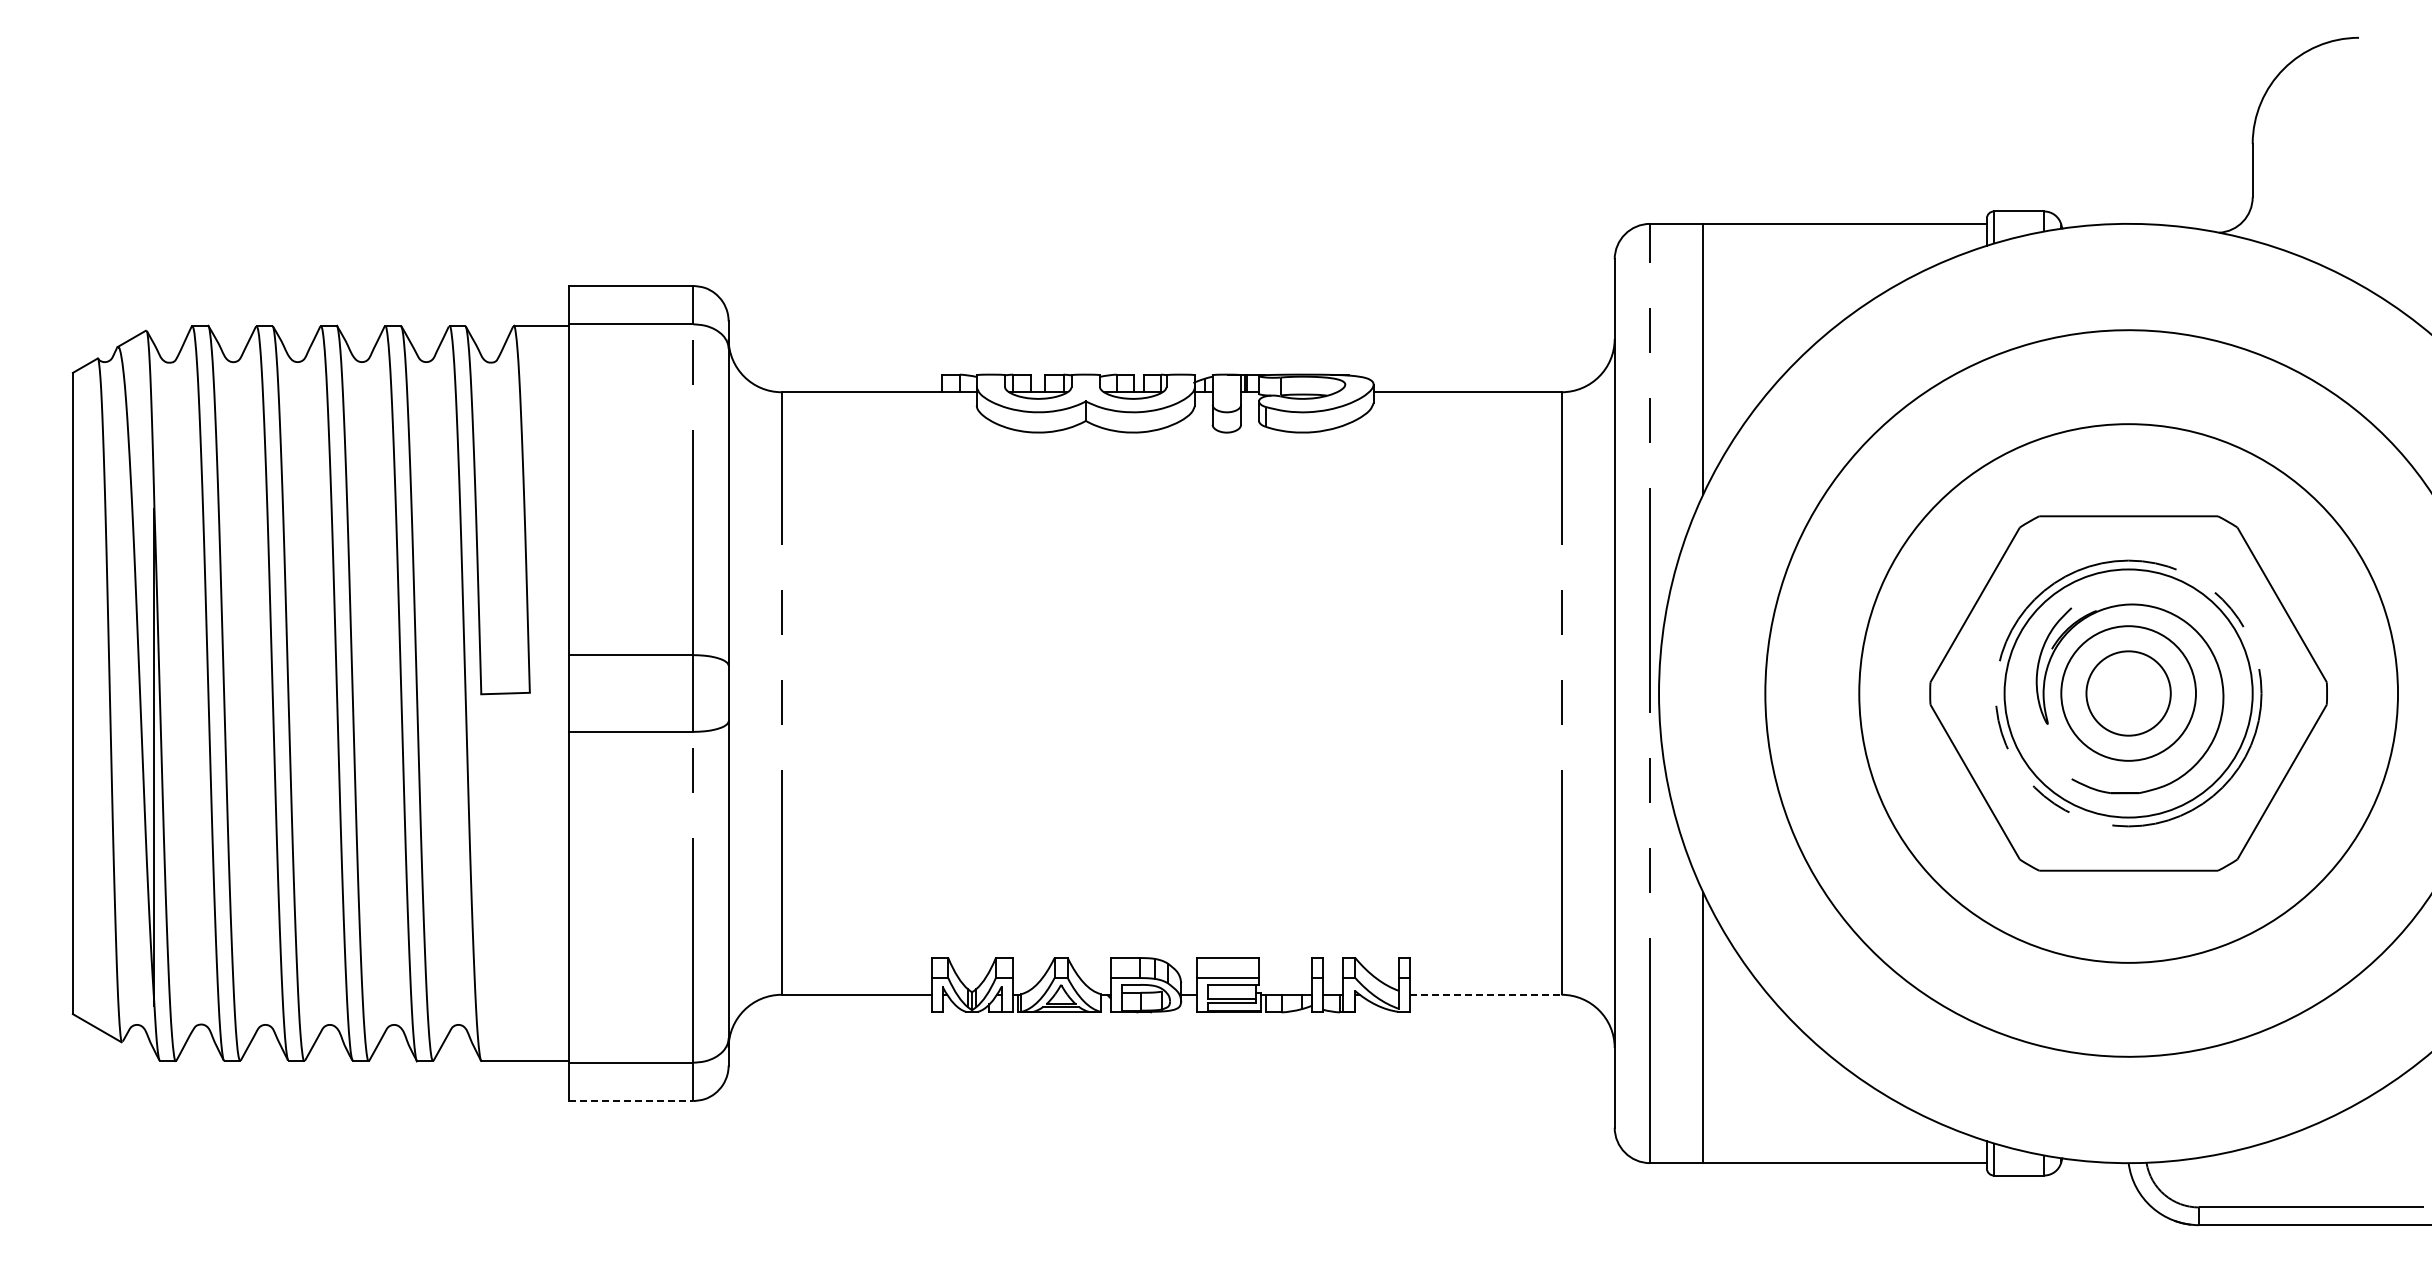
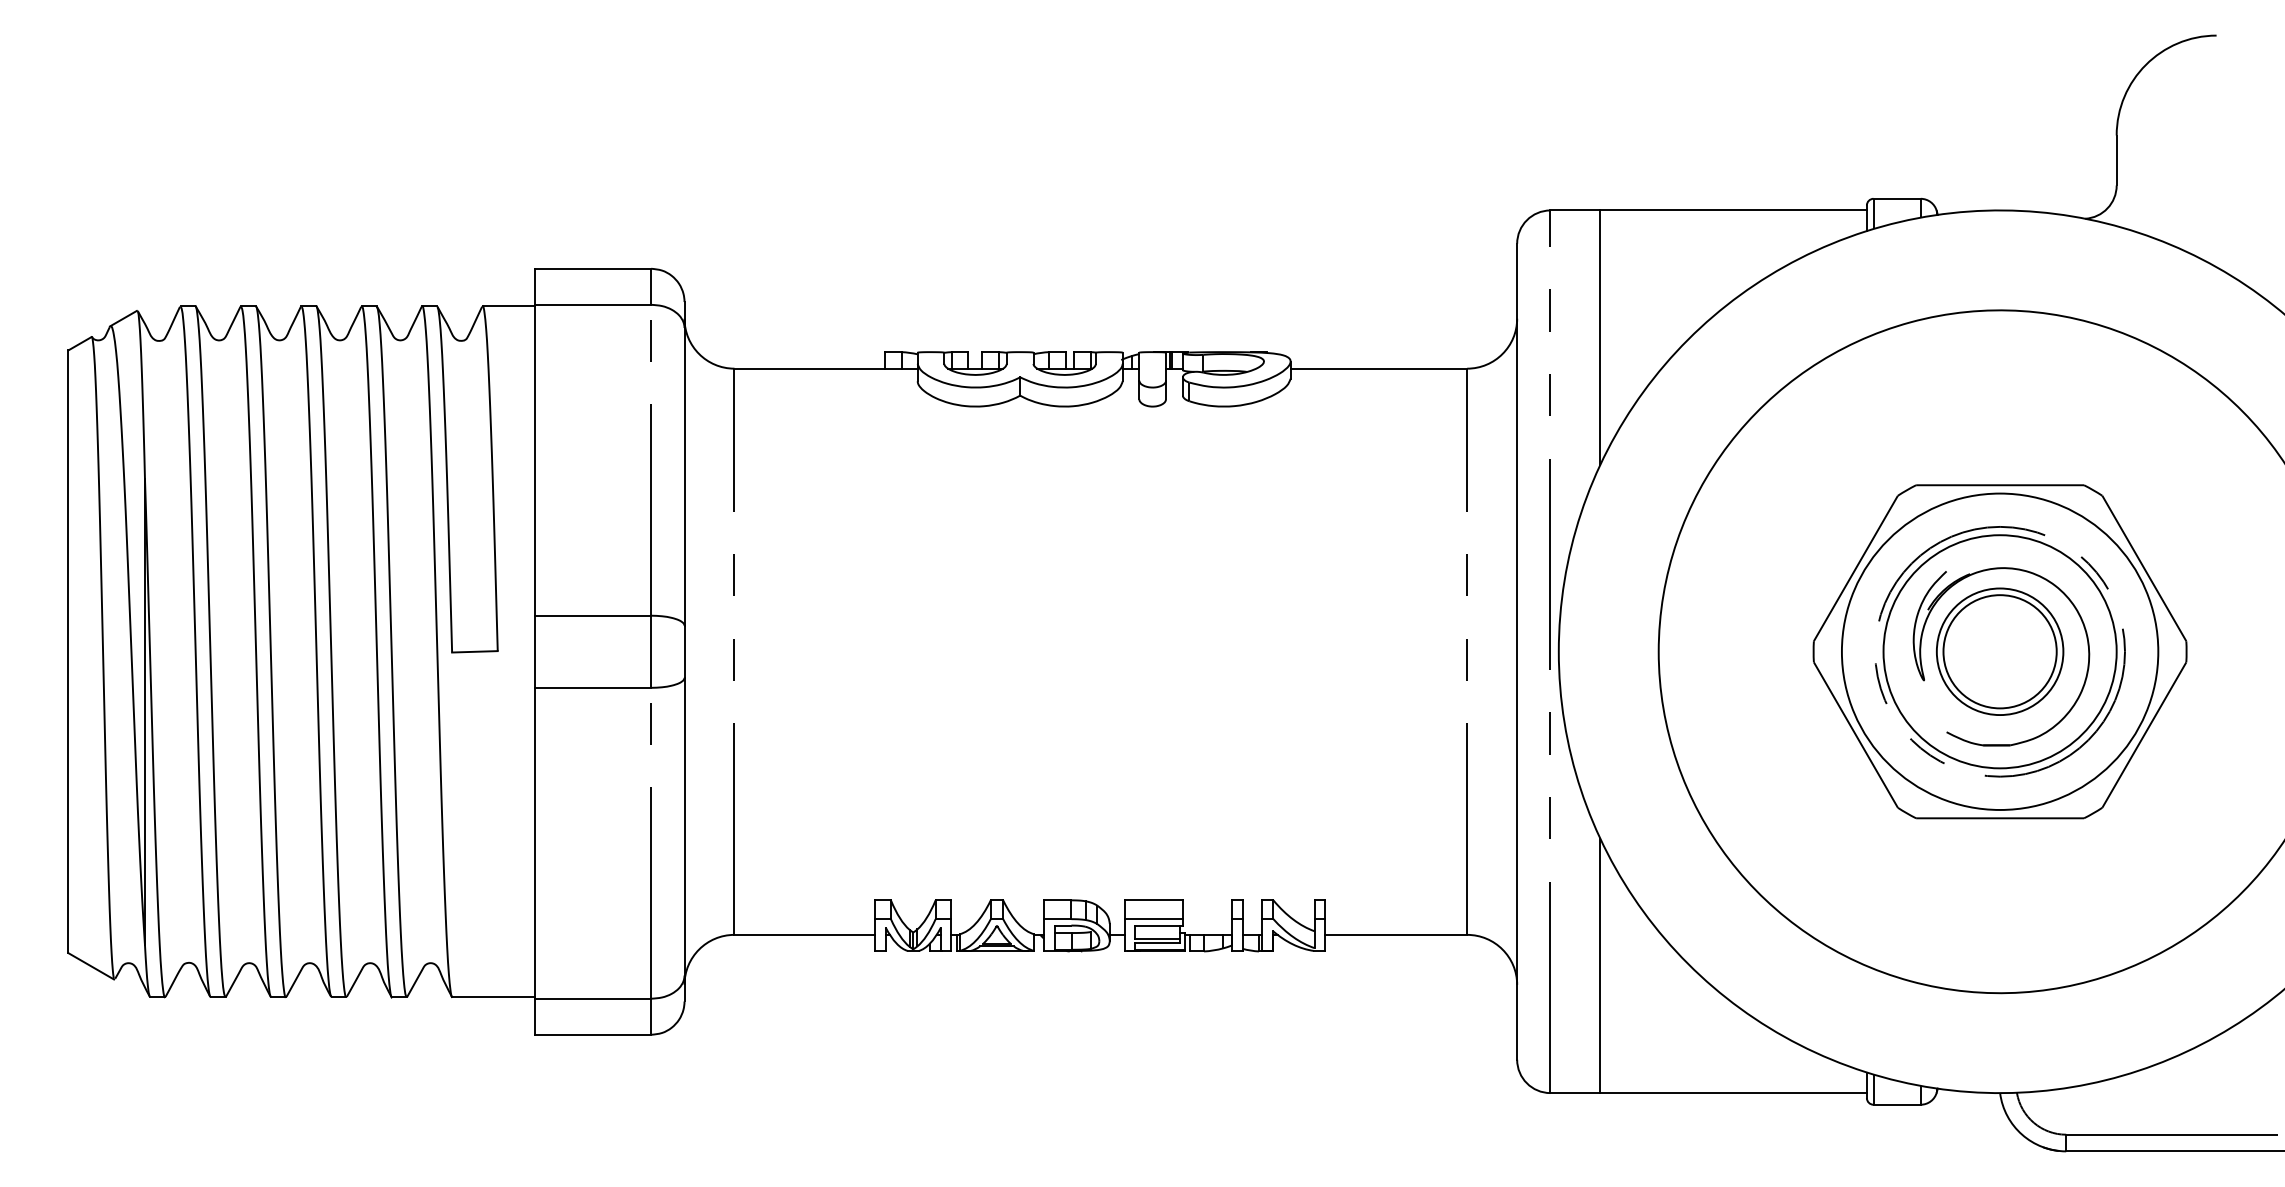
circle: (2128, 693) -> (1999, 651), size x0.62
circle: (2128, 693) -> (1999, 651), size x1.43
line: (1485, 994) -> (1395, 934), dashed -> solid
line: (631, 1101) -> (593, 1035), dashed -> solid

